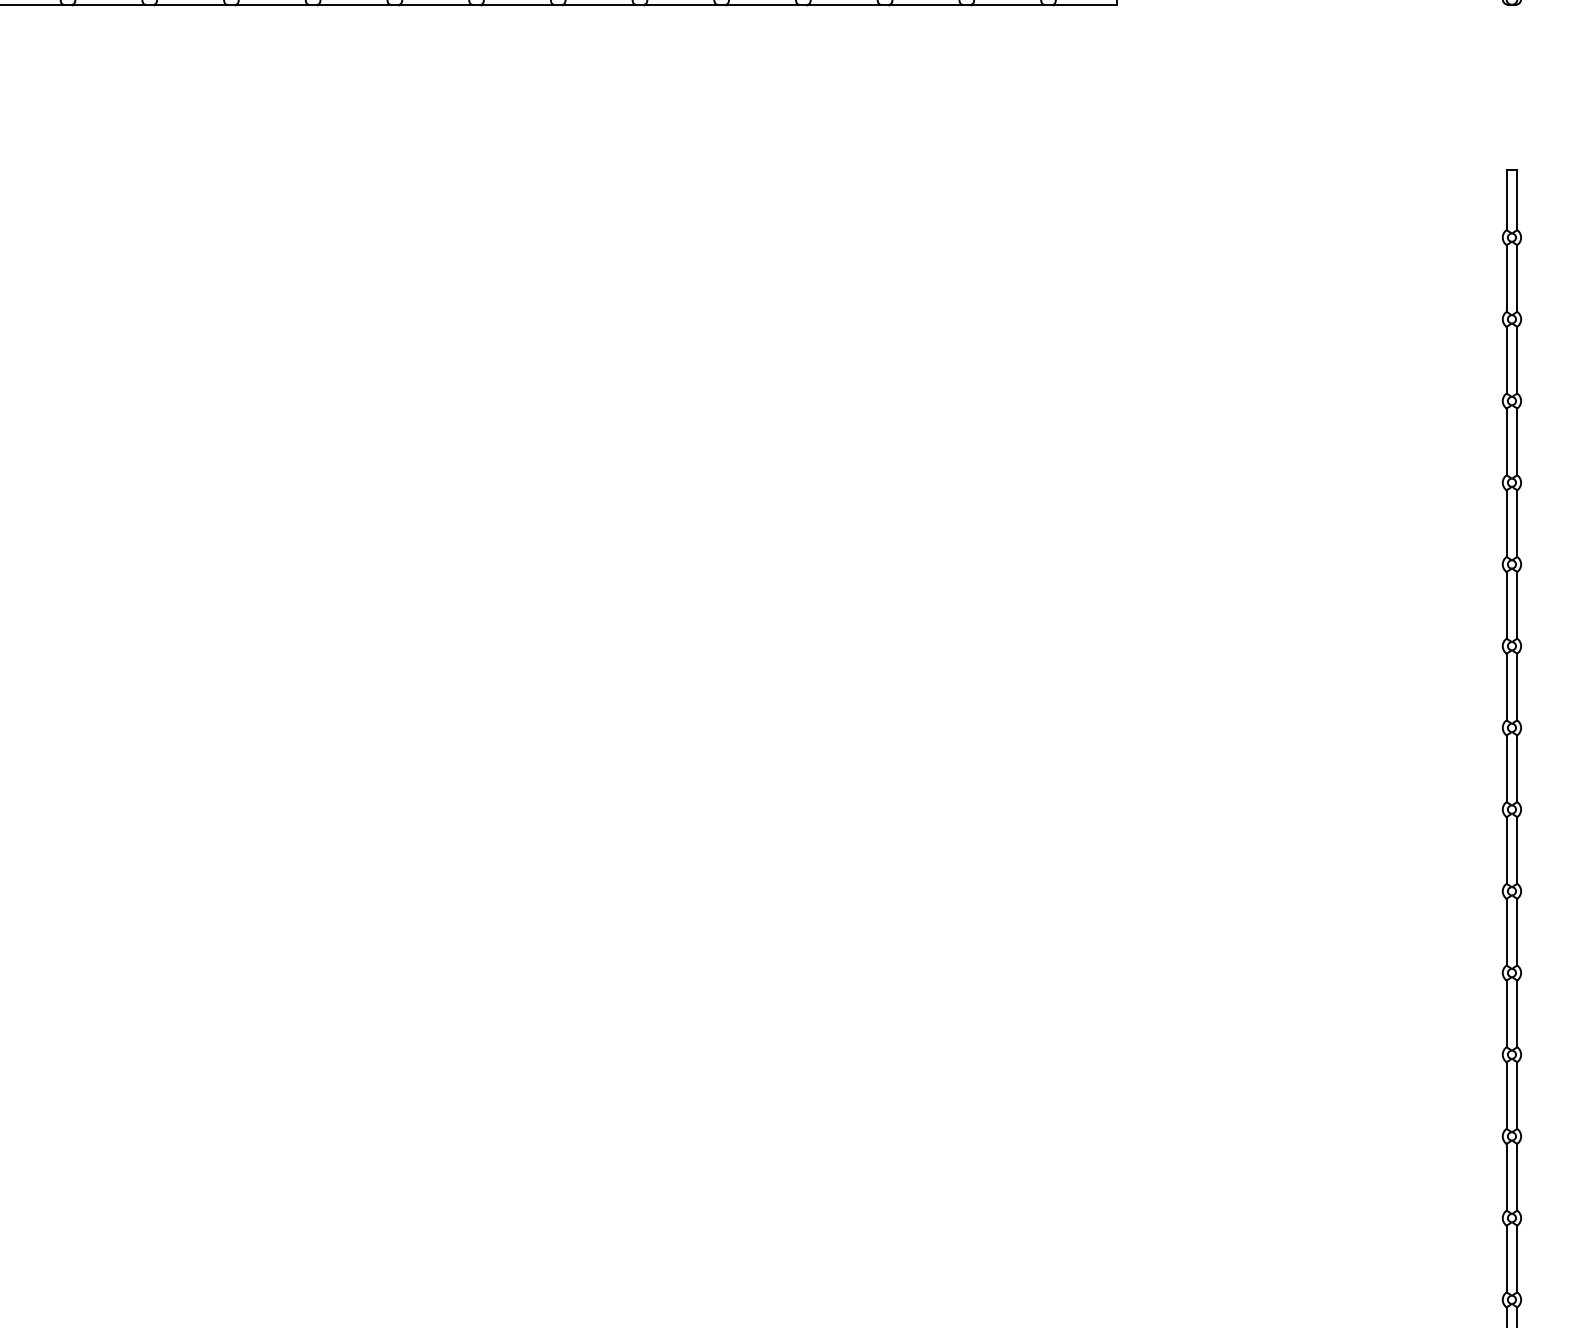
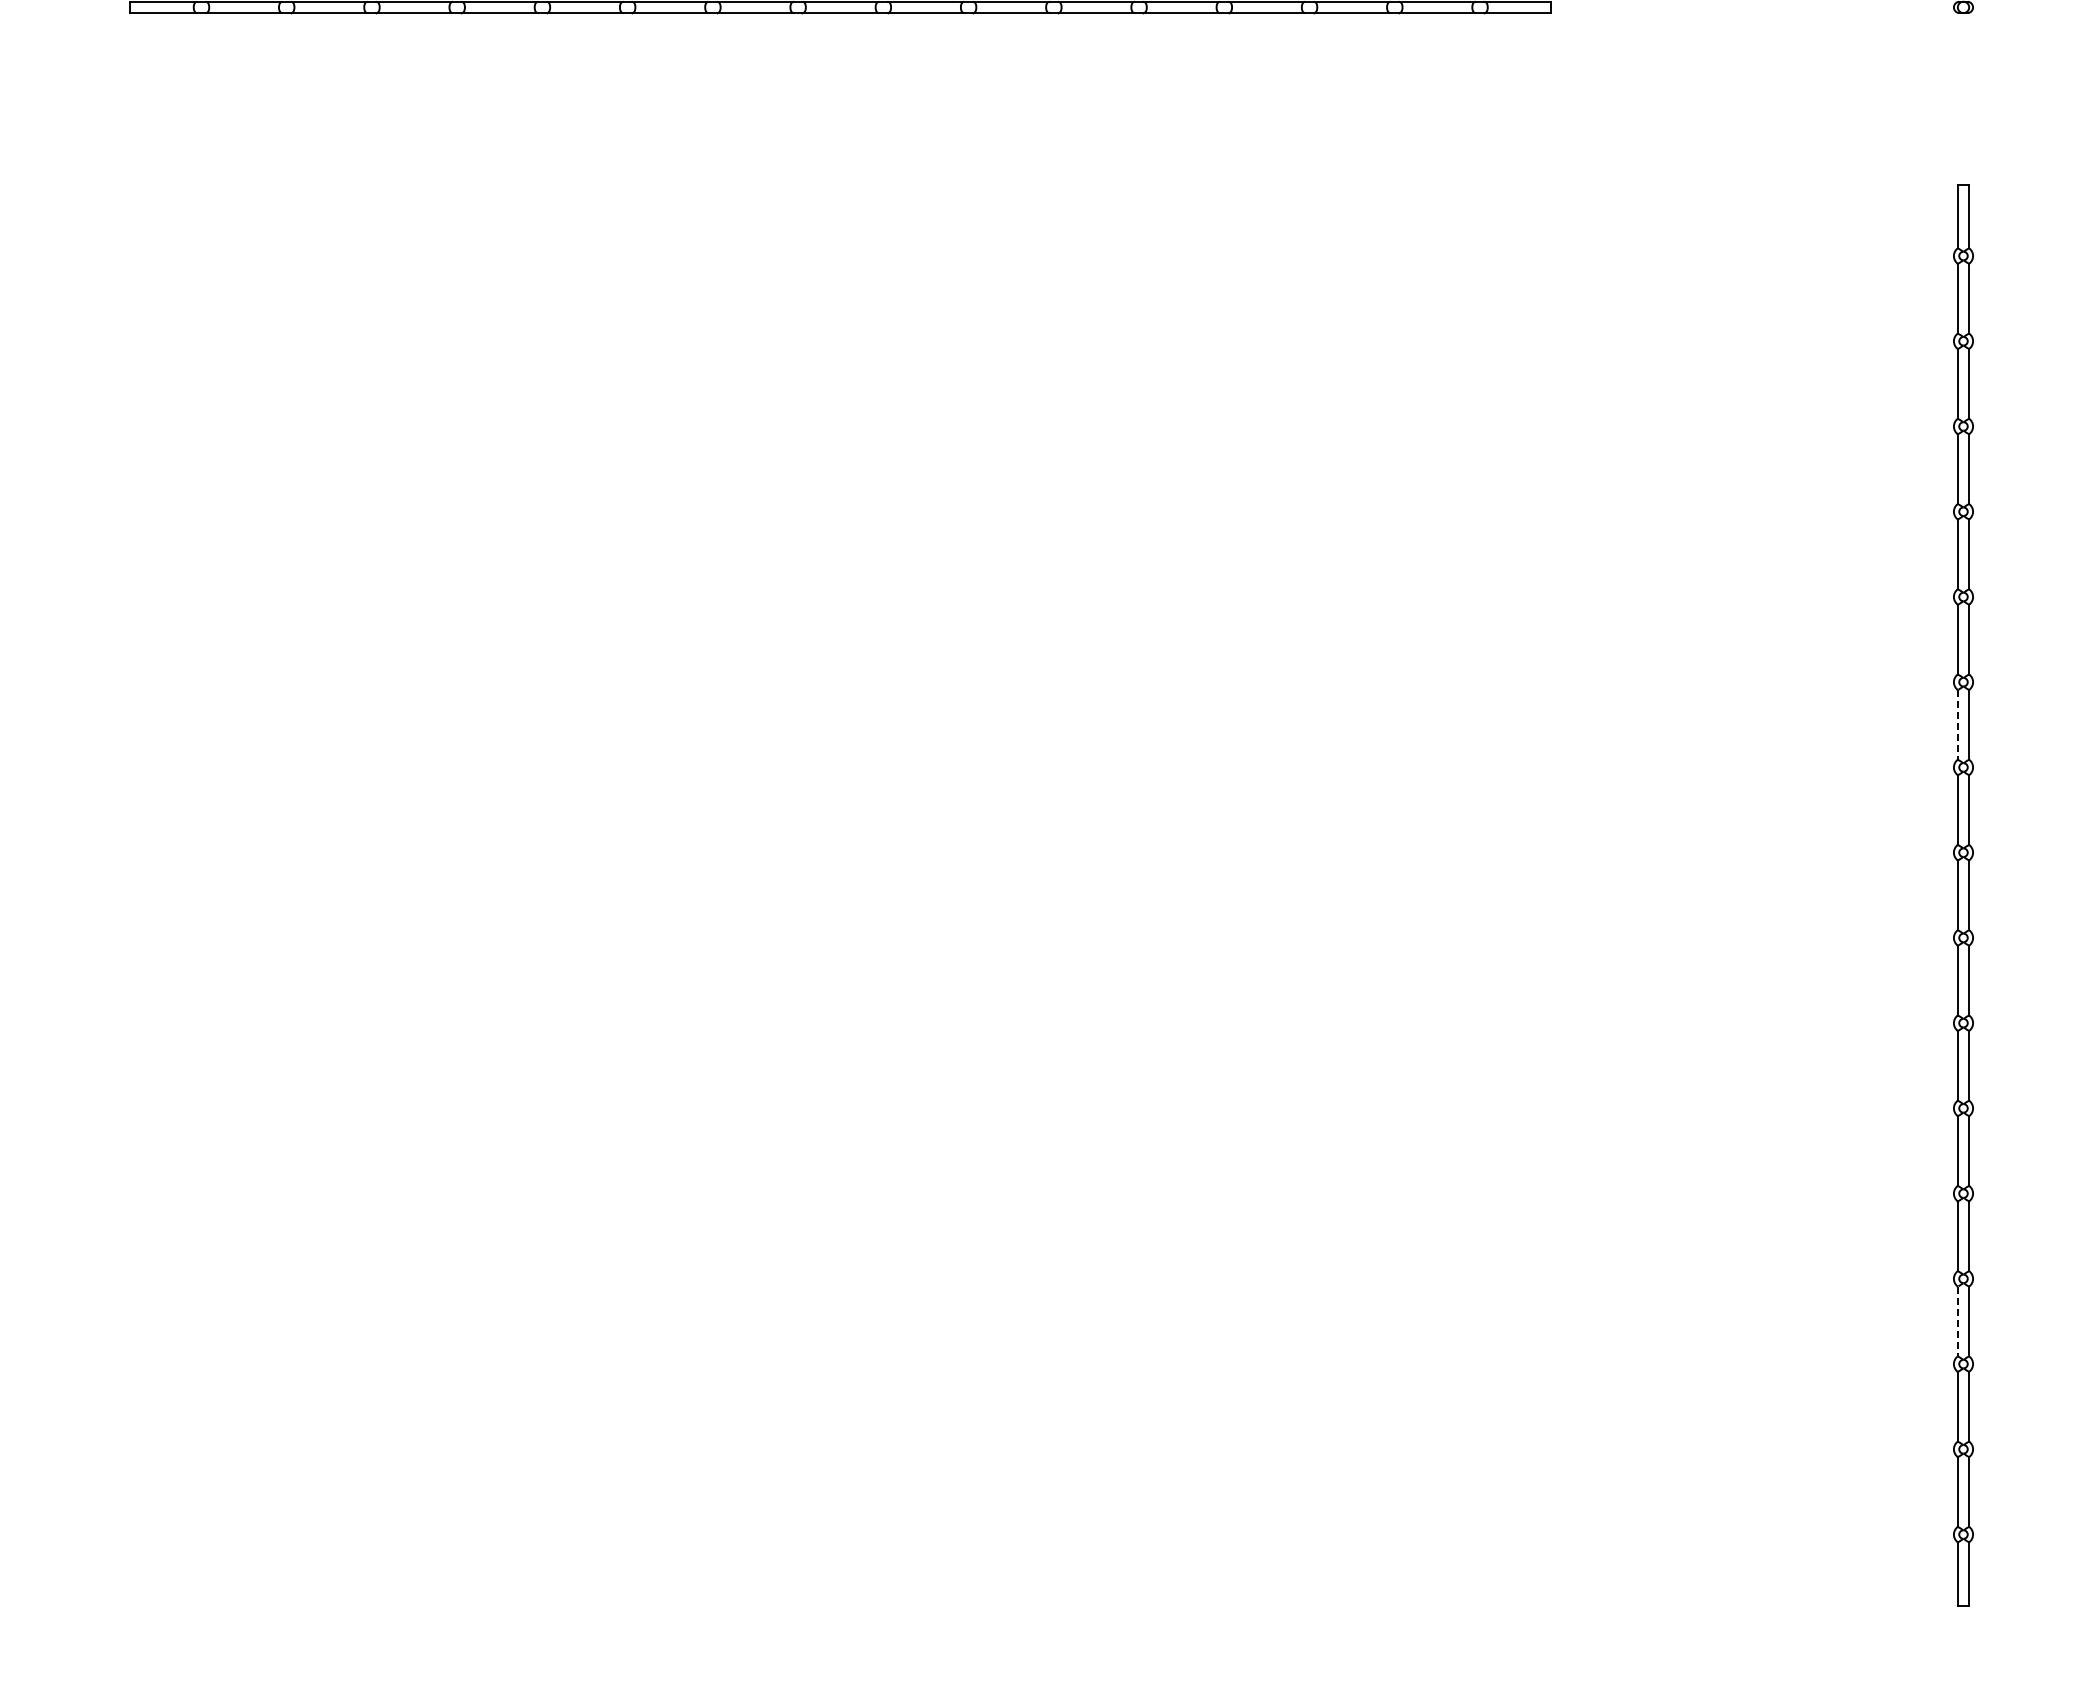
line: (1506, 686) -> (1957, 724), solid -> dashed
line: (1506, 1258) -> (1957, 1321), solid -> dashed

